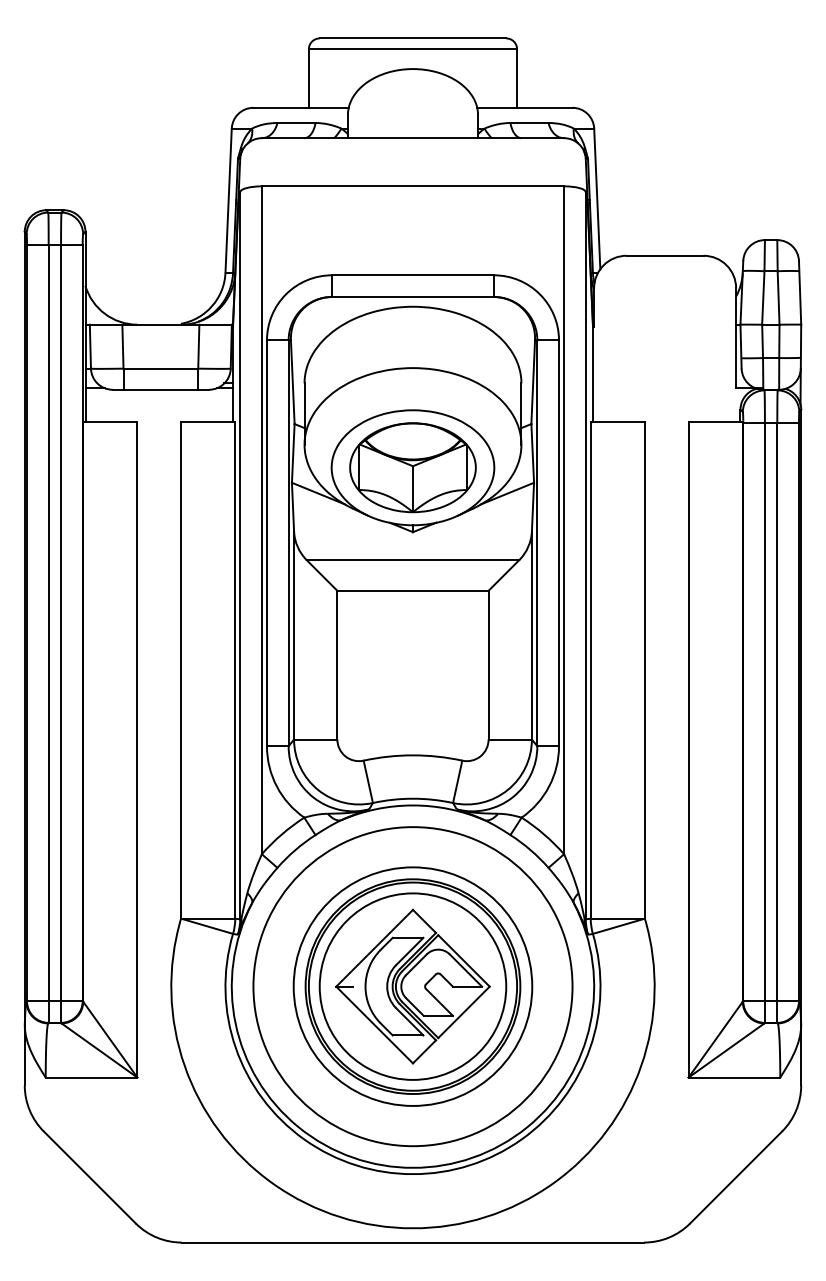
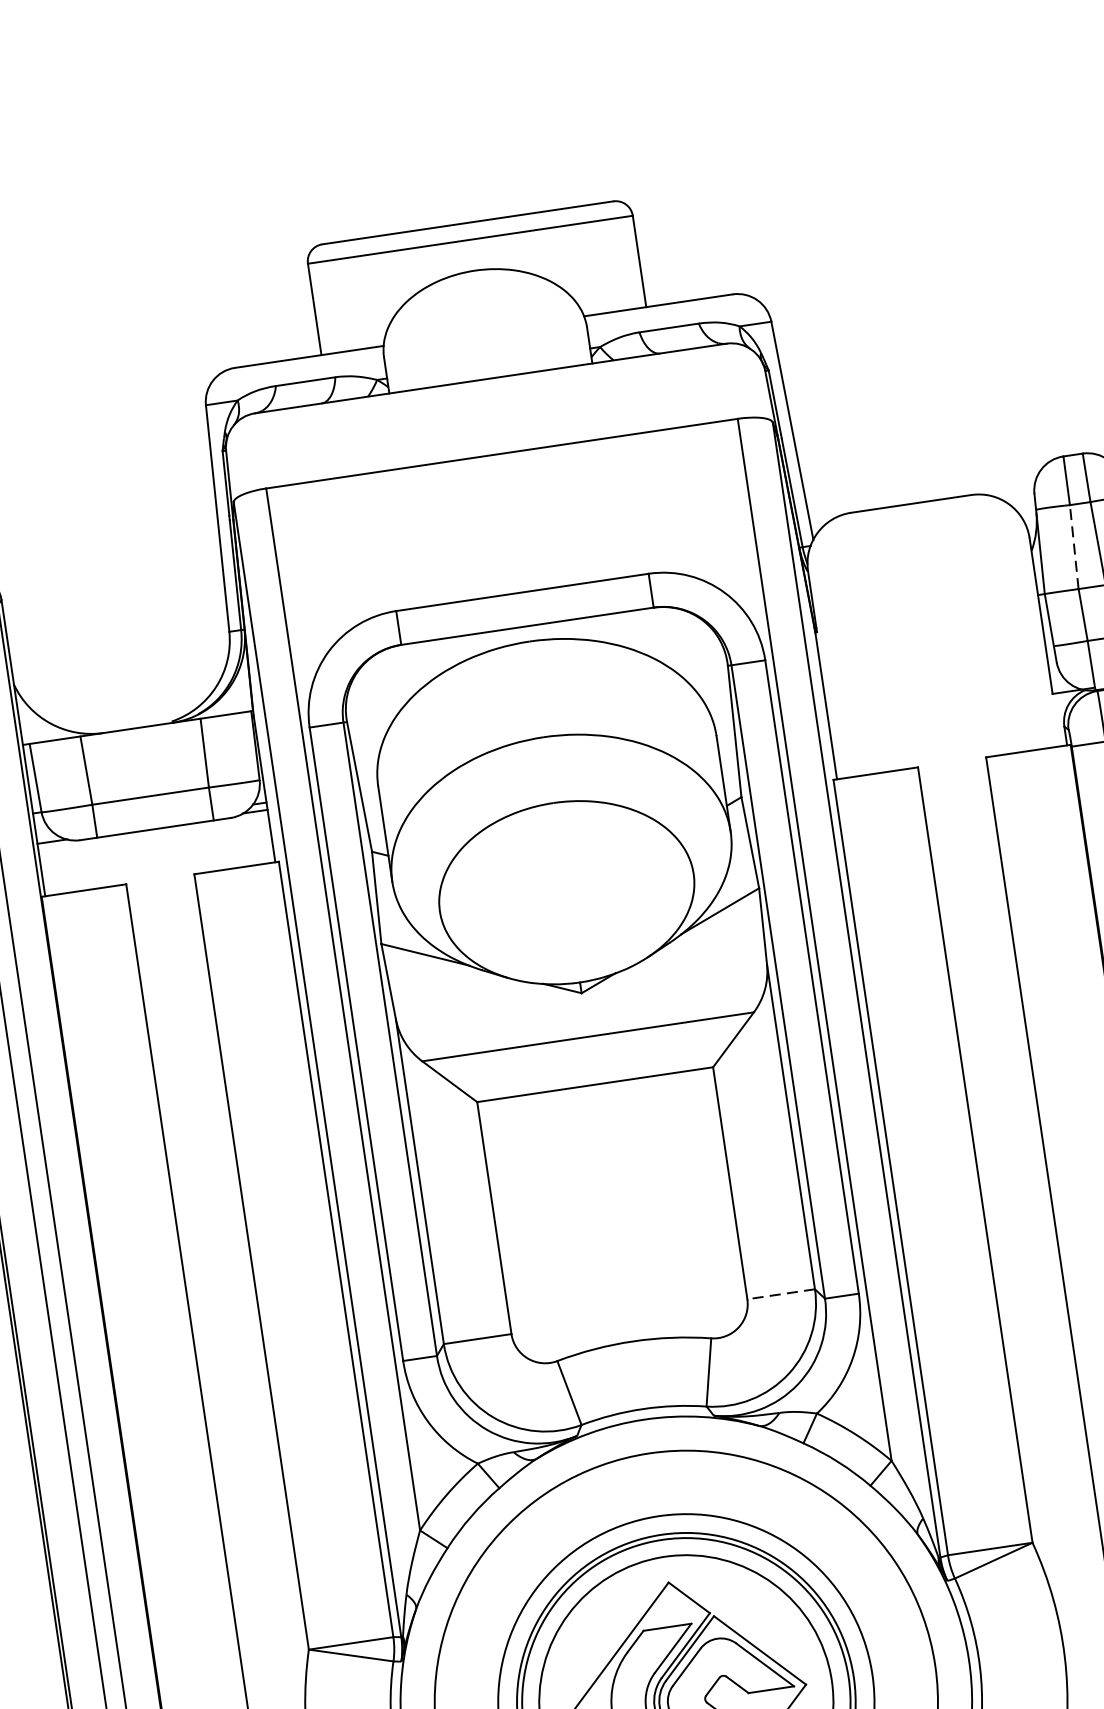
line: (763, 297) -> (1074, 546), solid -> dashed
part: (412, 467) -> (565, 892), removed
line: (510, 739) -> (781, 1294), solid -> dashed

